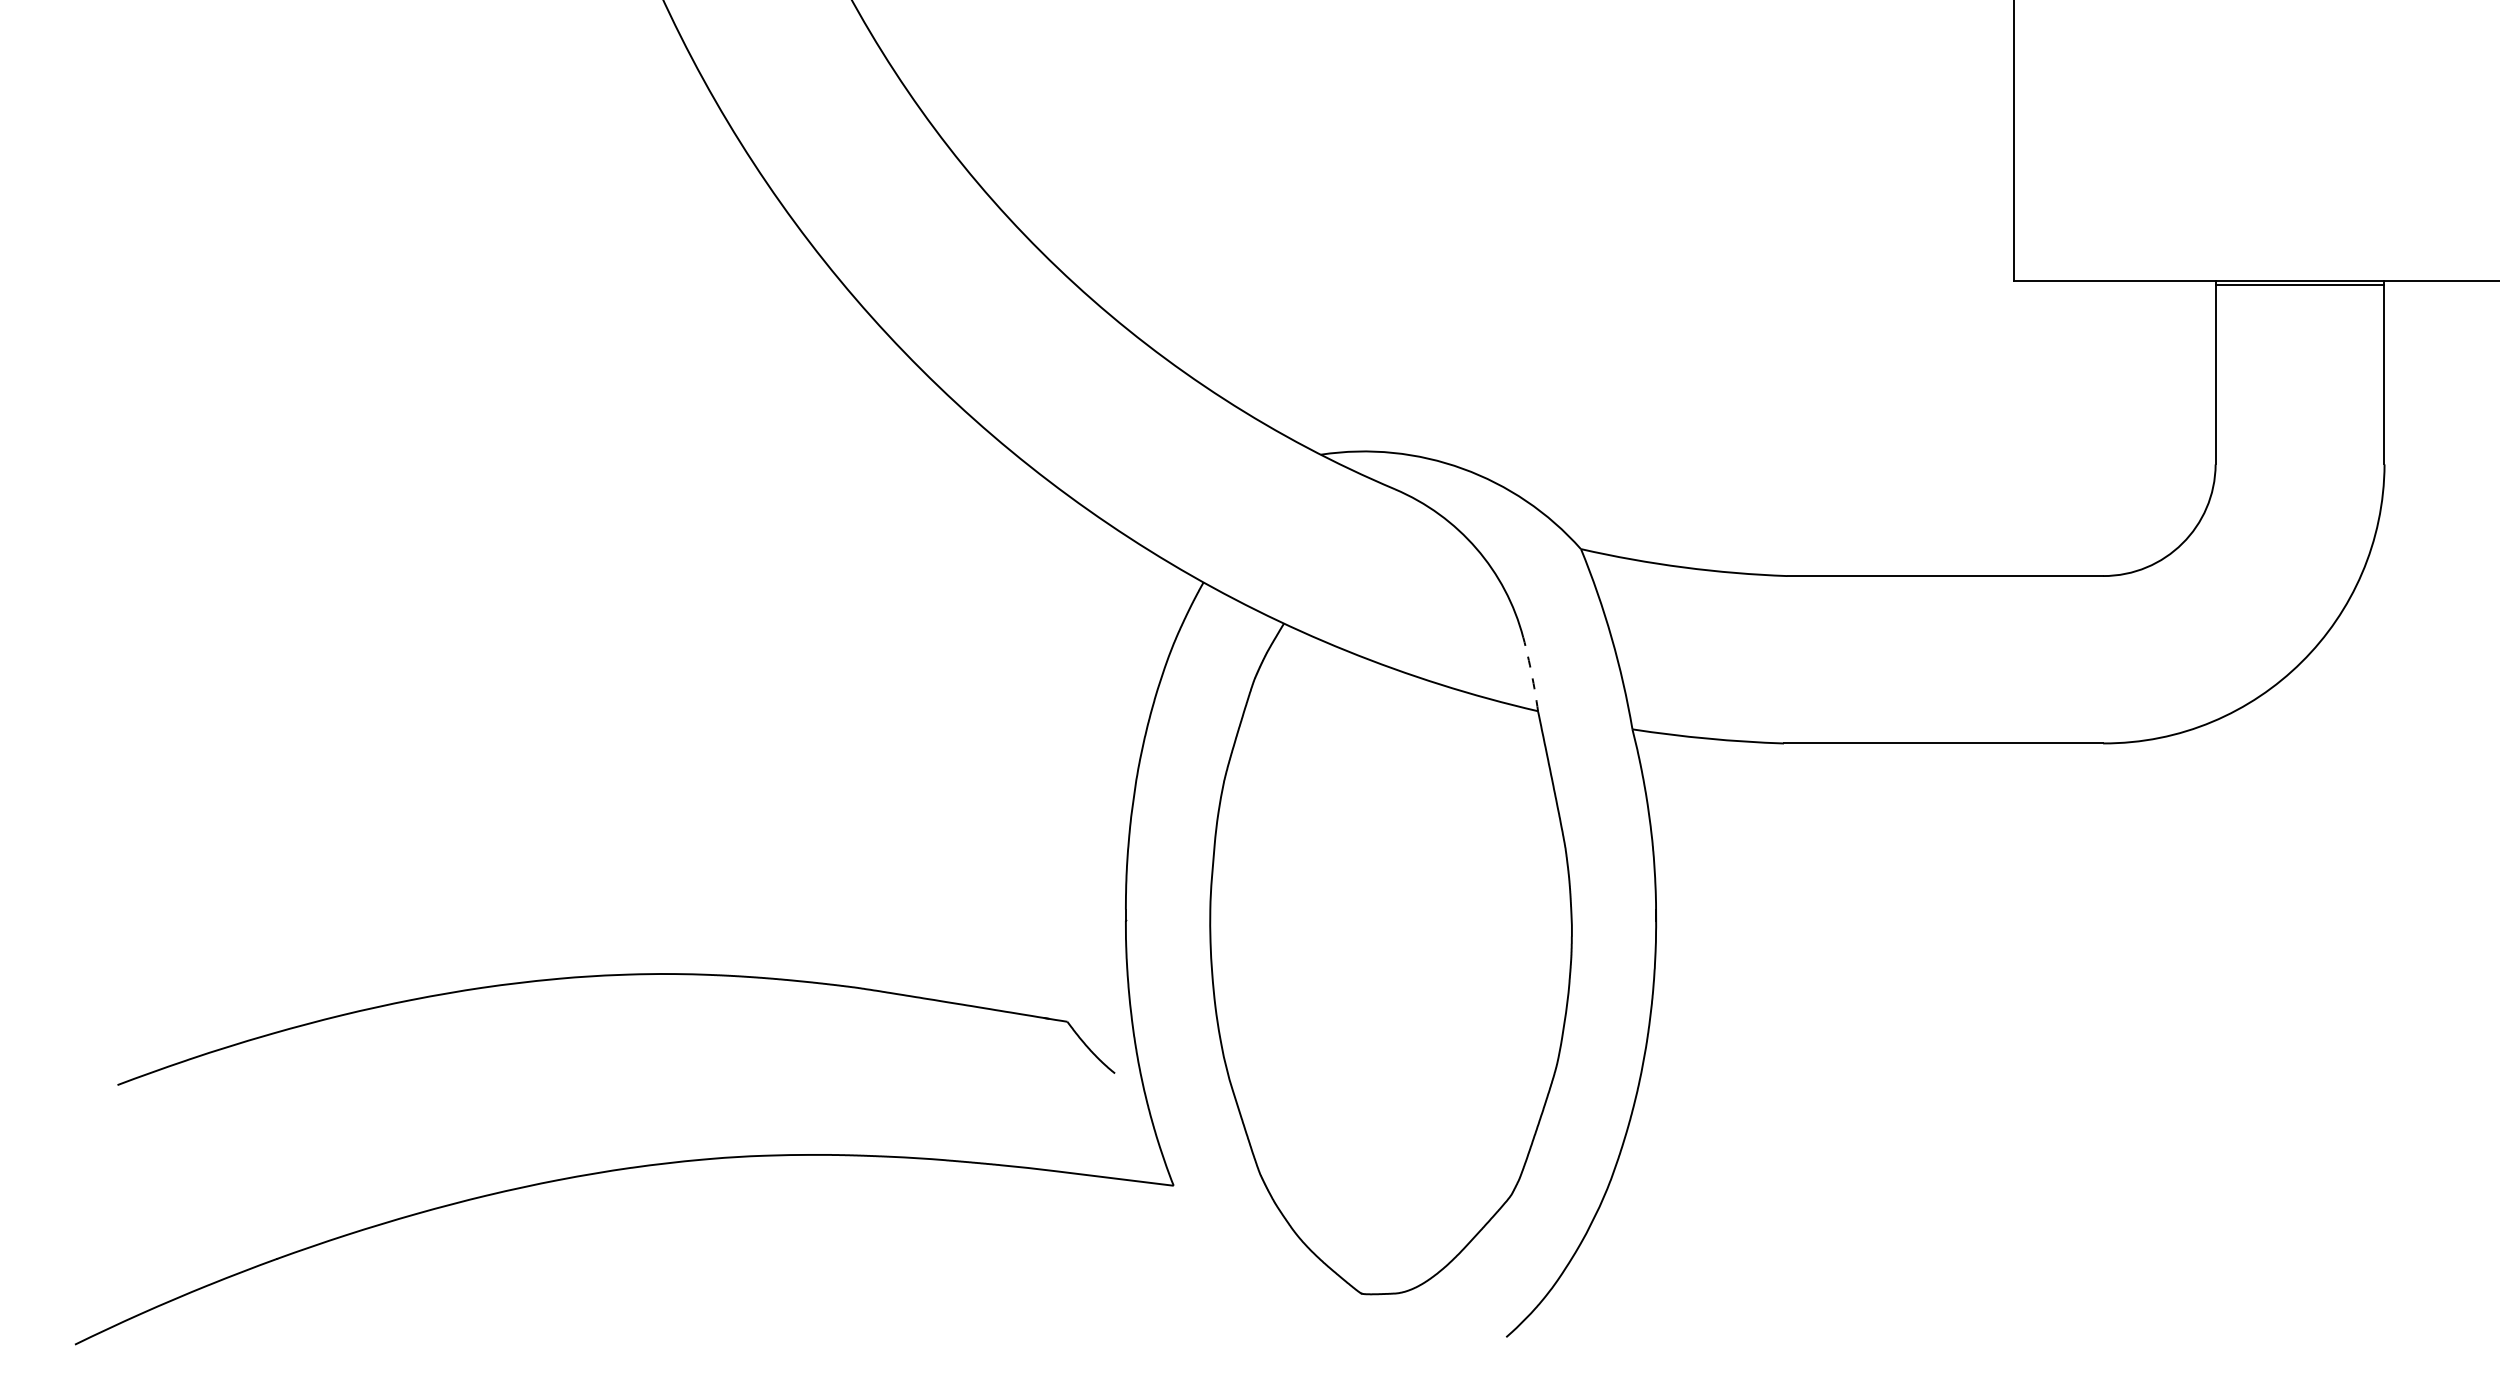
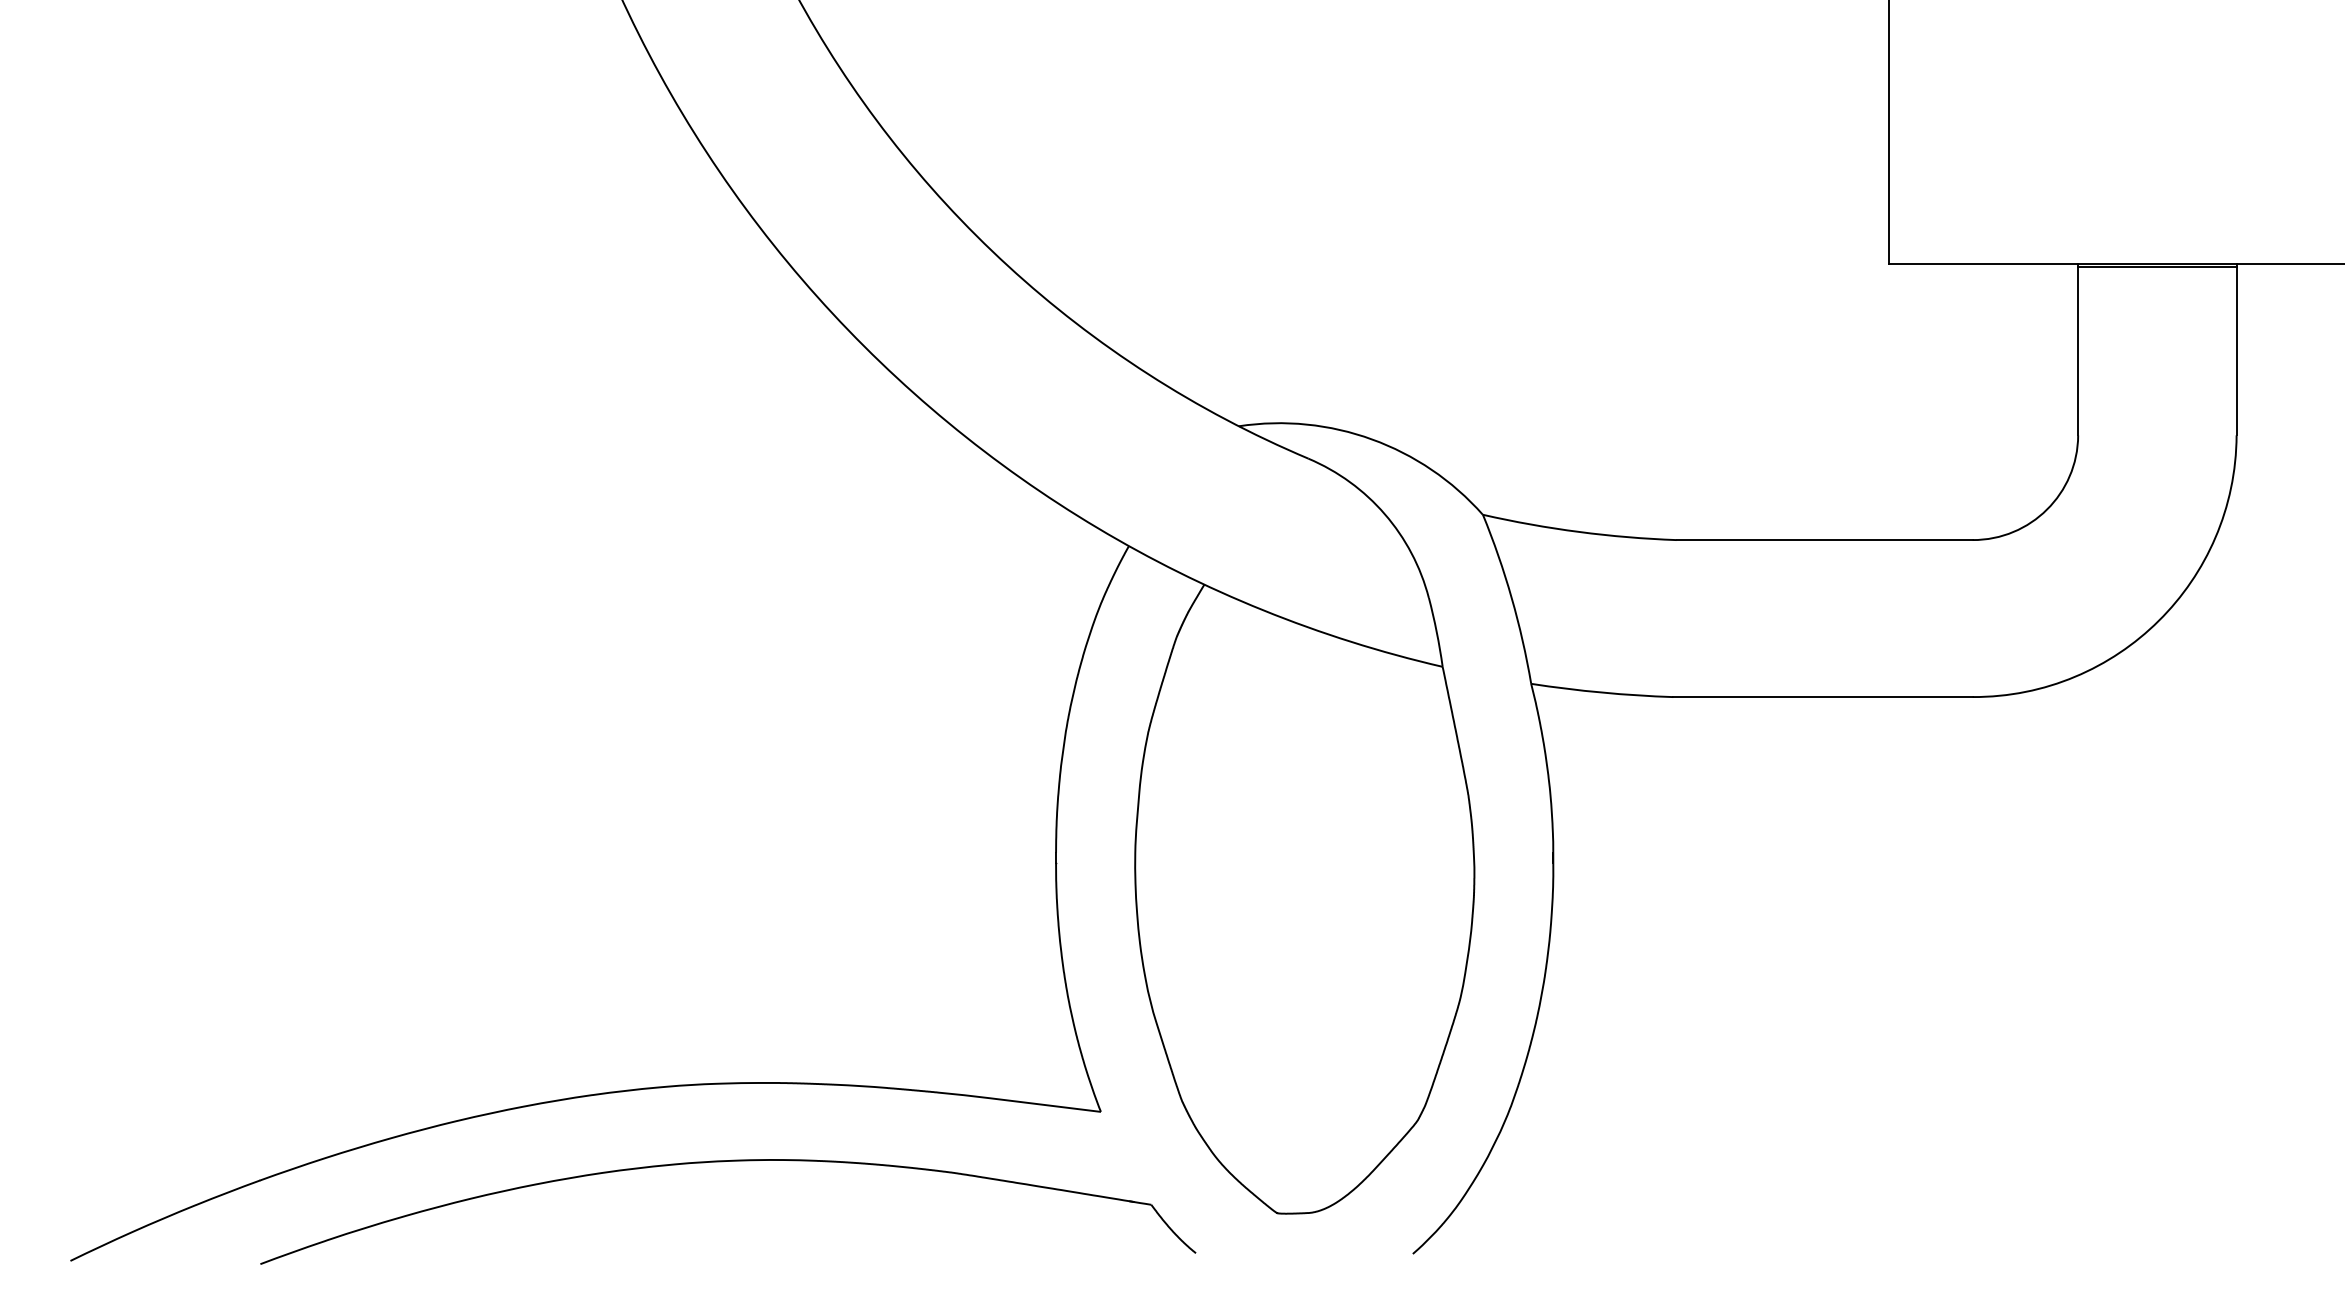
arc: (1531, 674) -> (1436, 632), dashed -> solid
part: (613, 976) -> (725, 1162), moved

